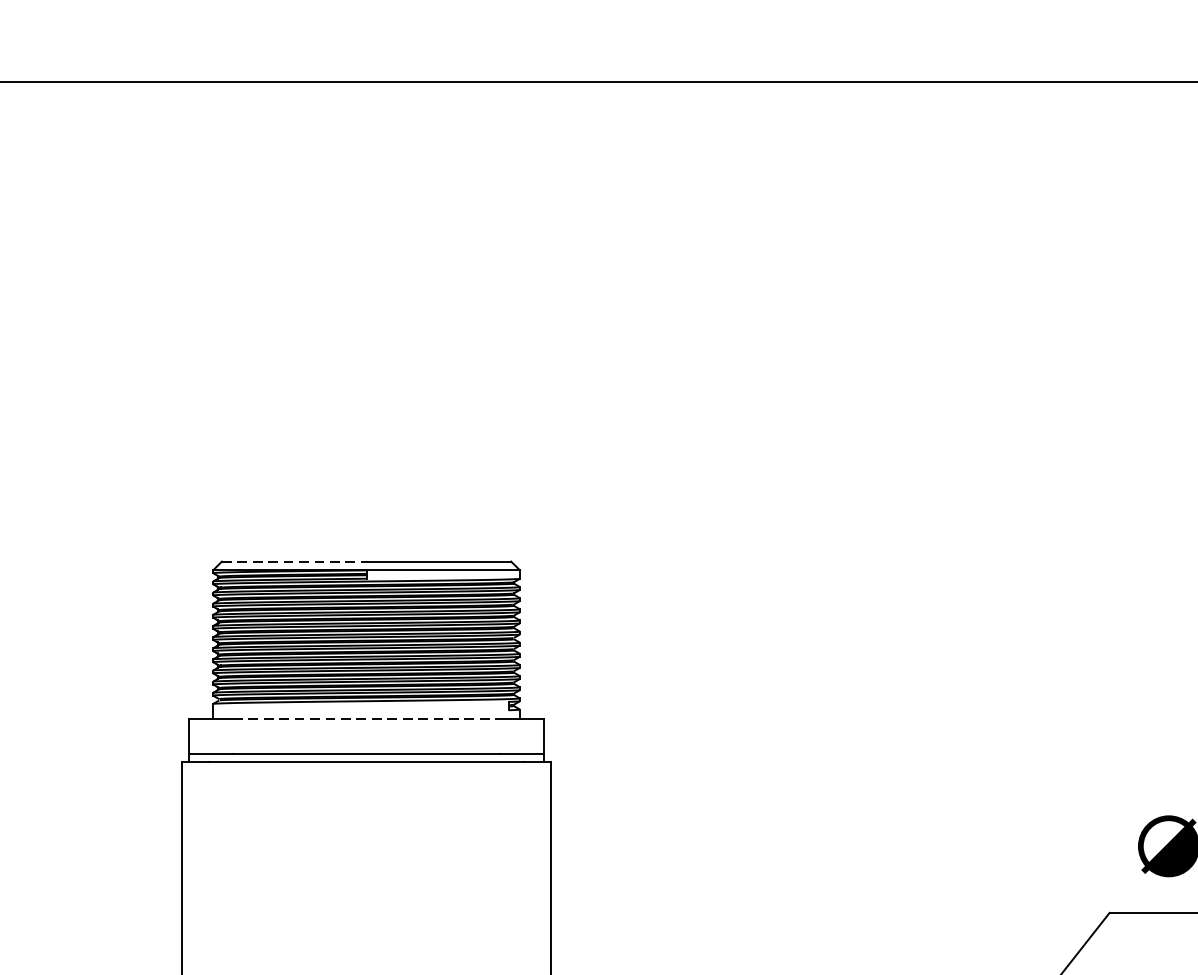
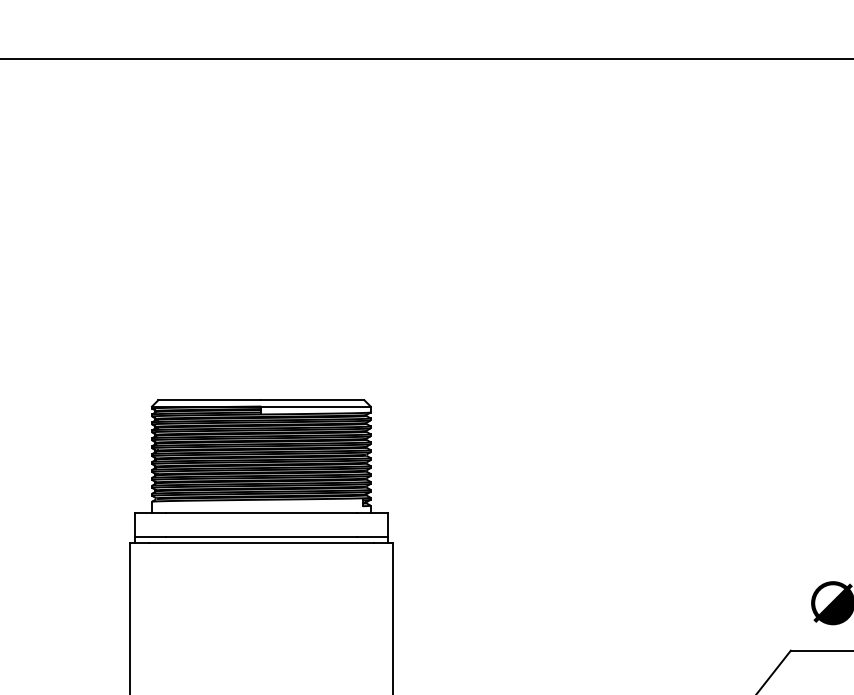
line: (293, 561) -> (209, 400), dashed -> solid
line: (366, 719) -> (261, 512), dashed -> solid

